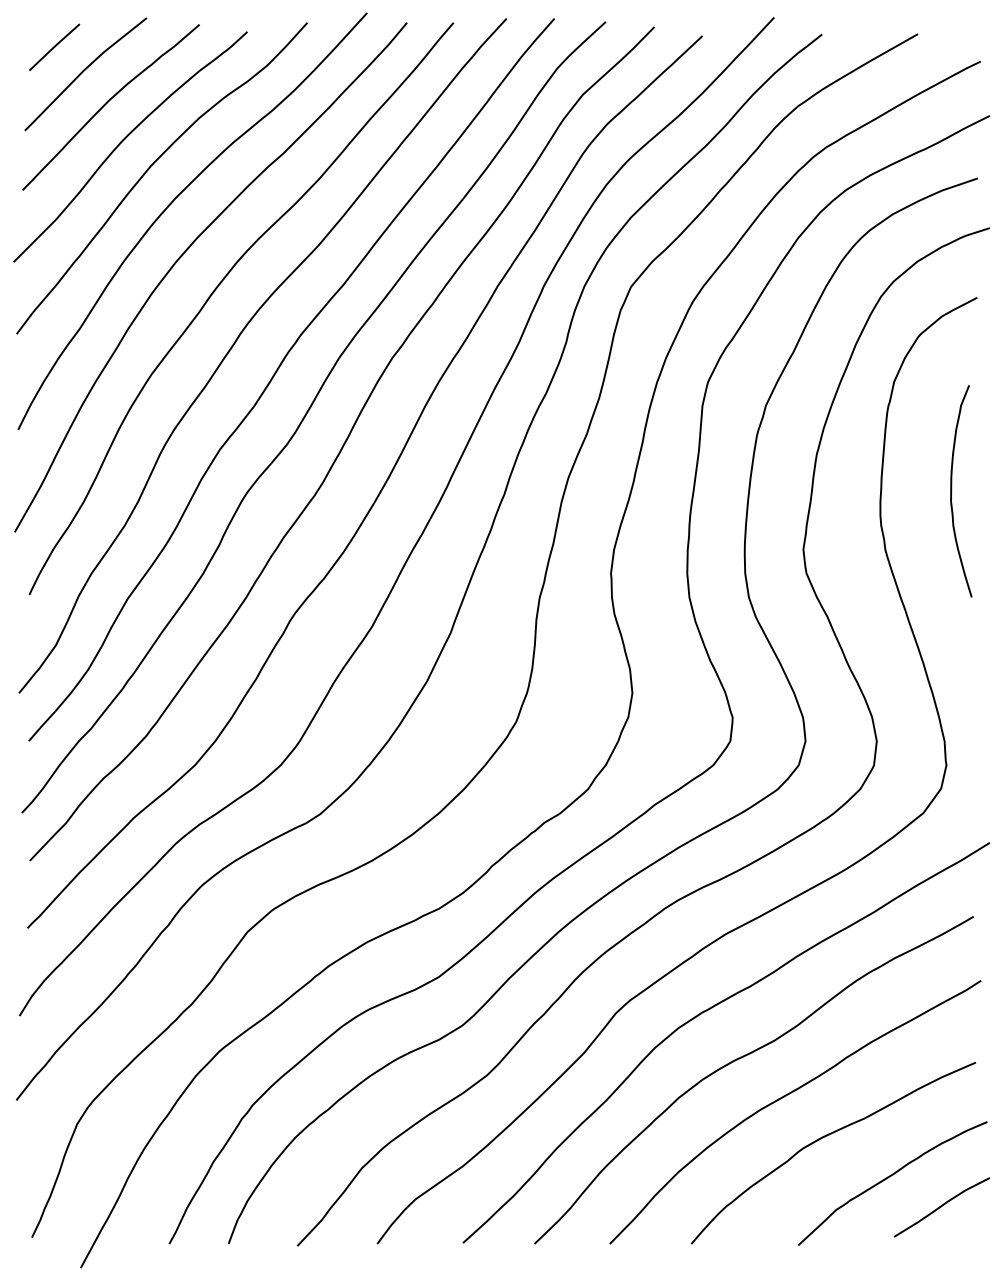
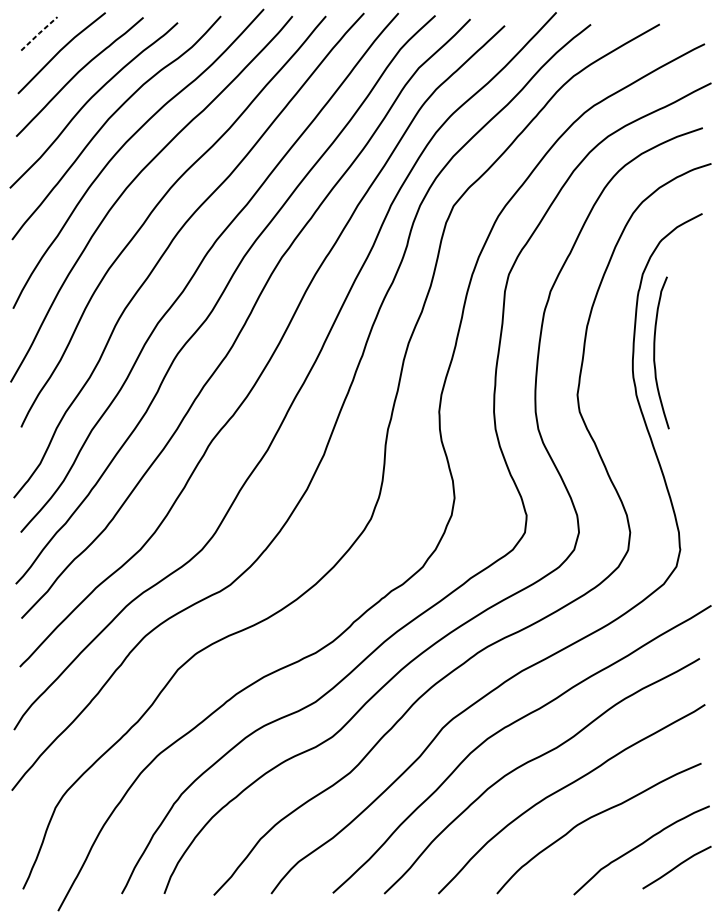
line: (54, 46) -> (39, 33), solid -> dashed
curve: (952, 491) -> (655, 353), moved

